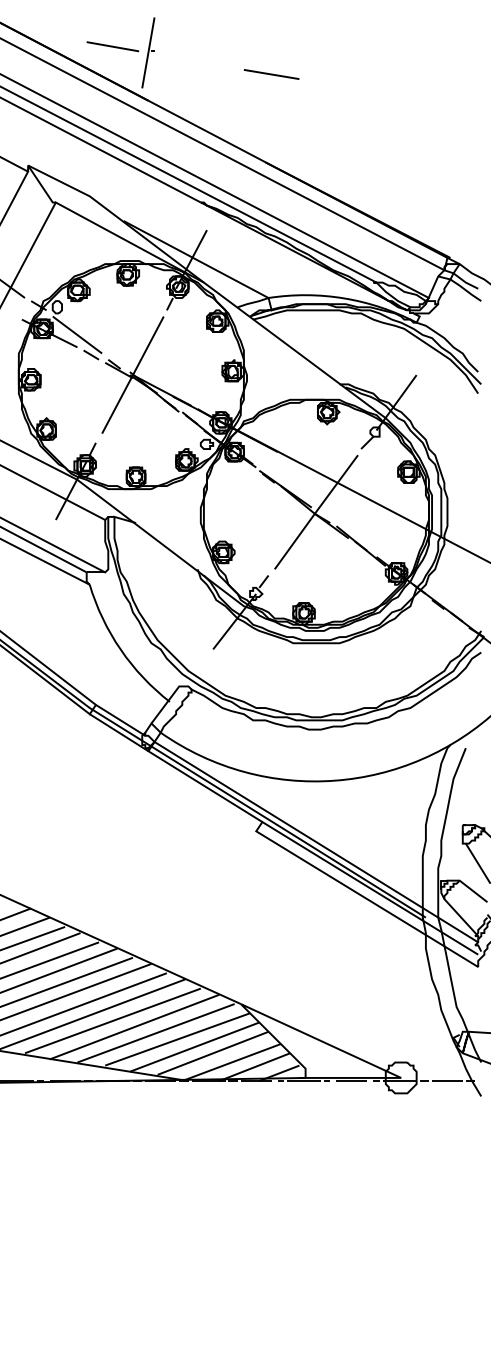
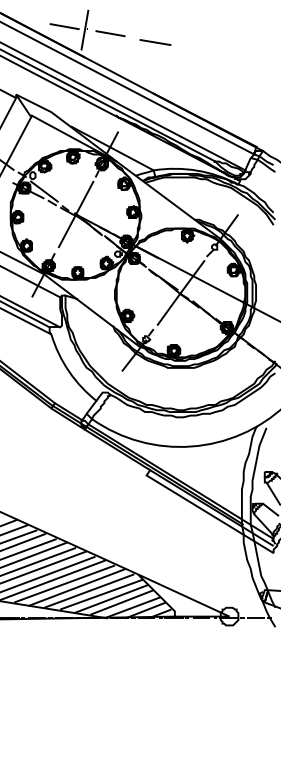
line: (193, 58) -> (110, 33), added

